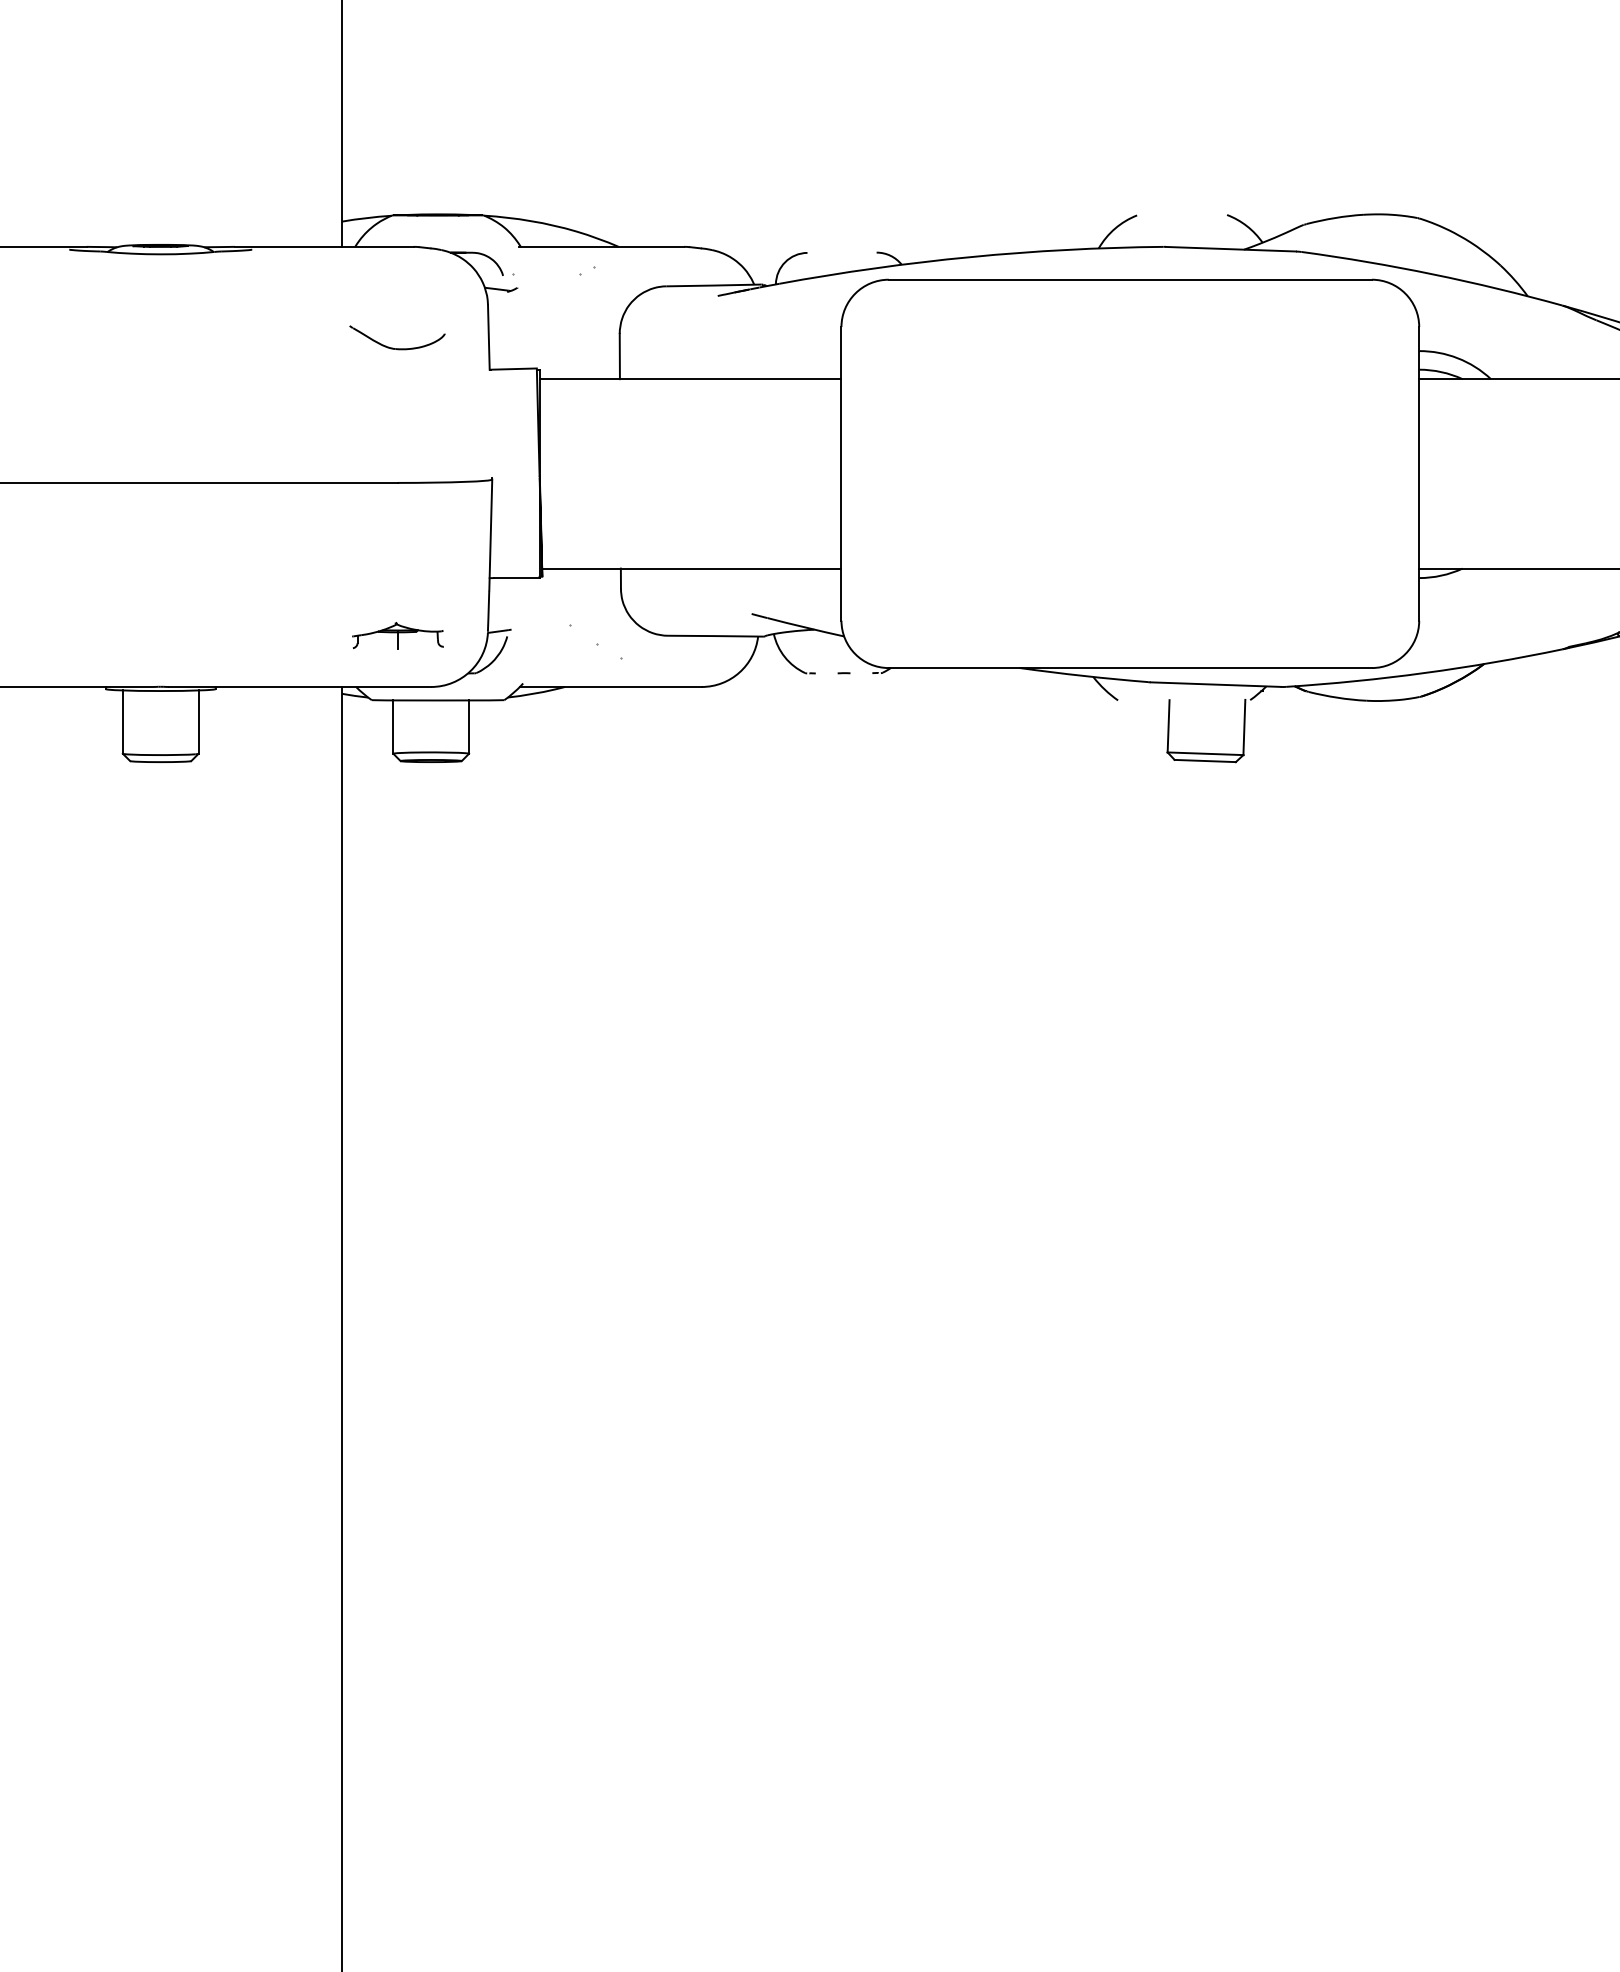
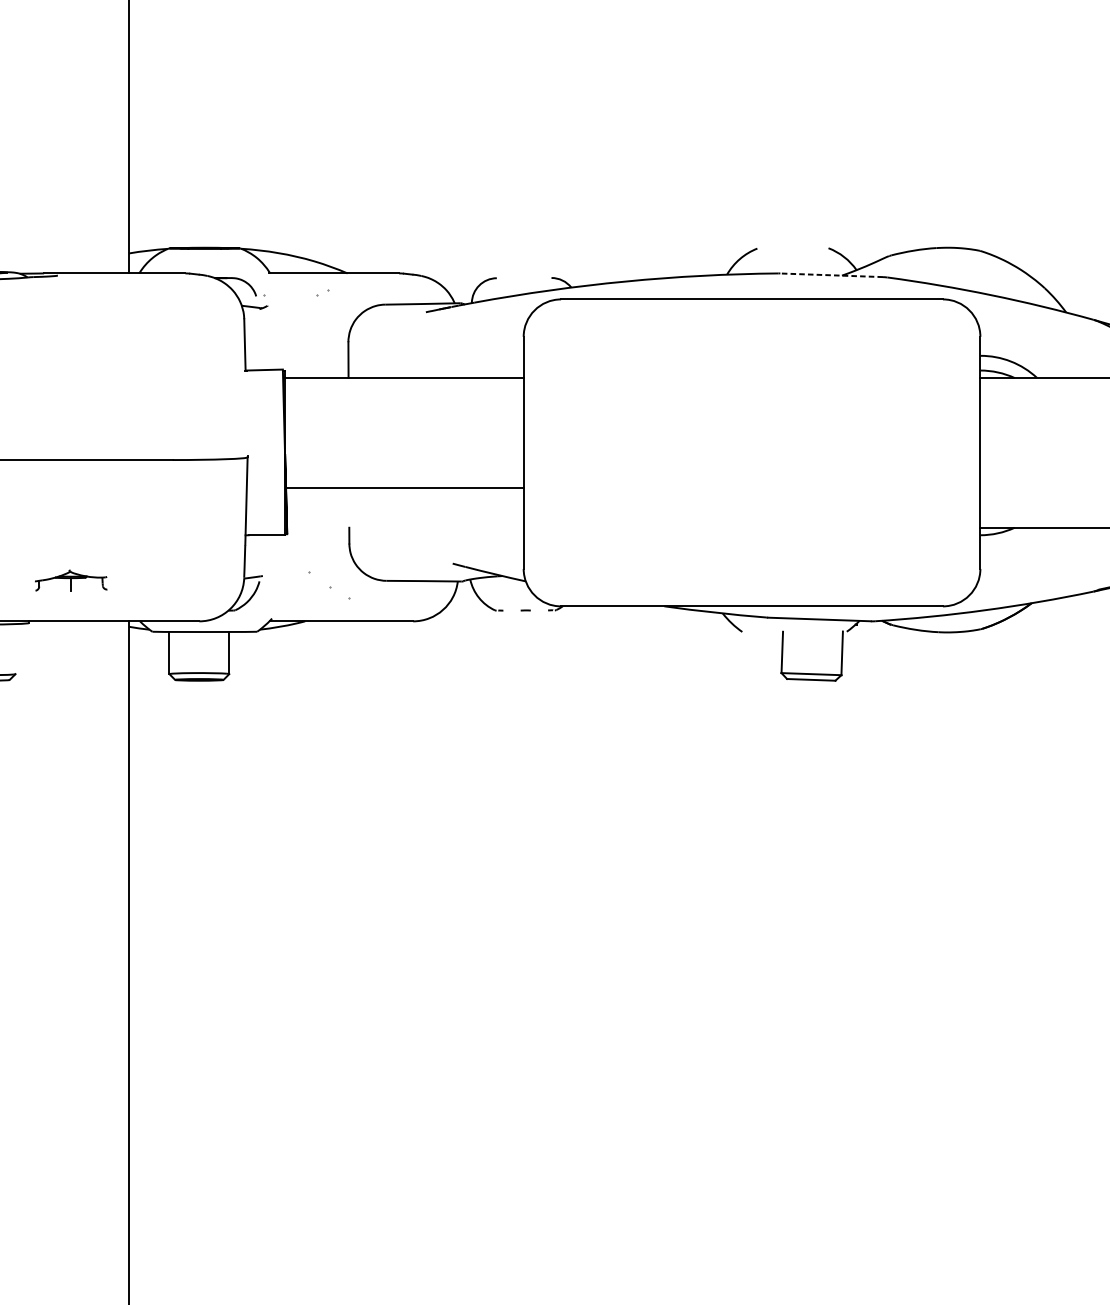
line: (1231, 249) -> (832, 275), solid -> dashed
part: (393, 347) -> (169, 352), removed
line: (691, 568) -> (405, 488), moved
part: (397, 635) -> (70, 580), moved
line: (198, 721) -> (15, 648), removed

